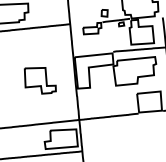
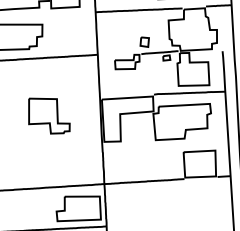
part: (40, 80) -> (49, 115), moved

